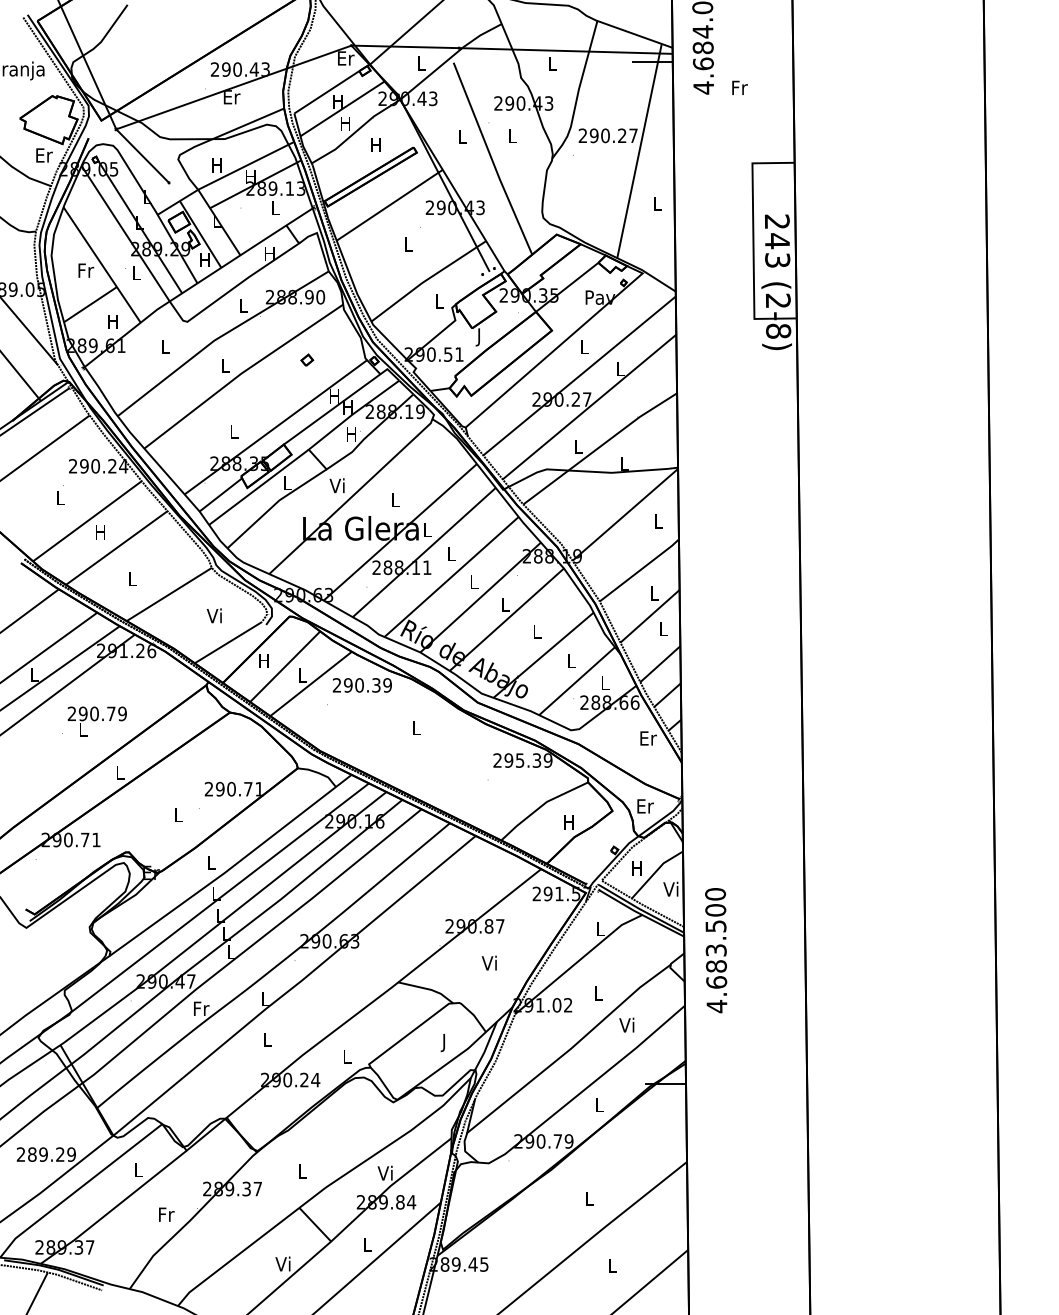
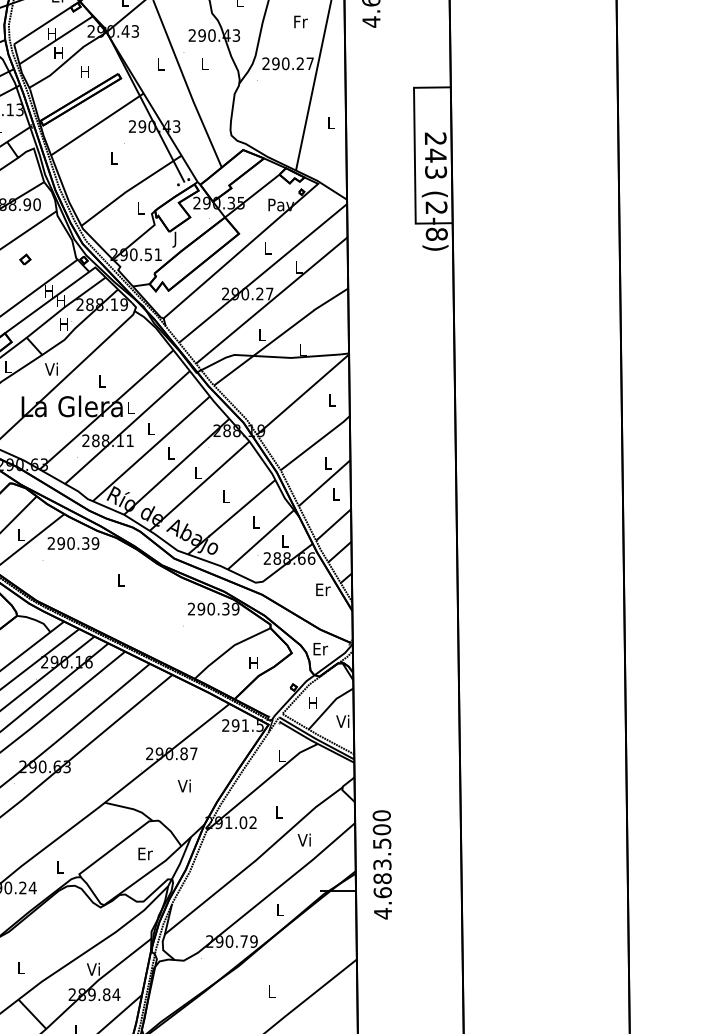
text: (739, 87) -> (300, 21), moved
text: (519, 760) -> (210, 609), 295.39 -> 290.39
text: (716, 950) -> (382, 864), moved
text: (444, 1043) -> (145, 856), J -> Er

